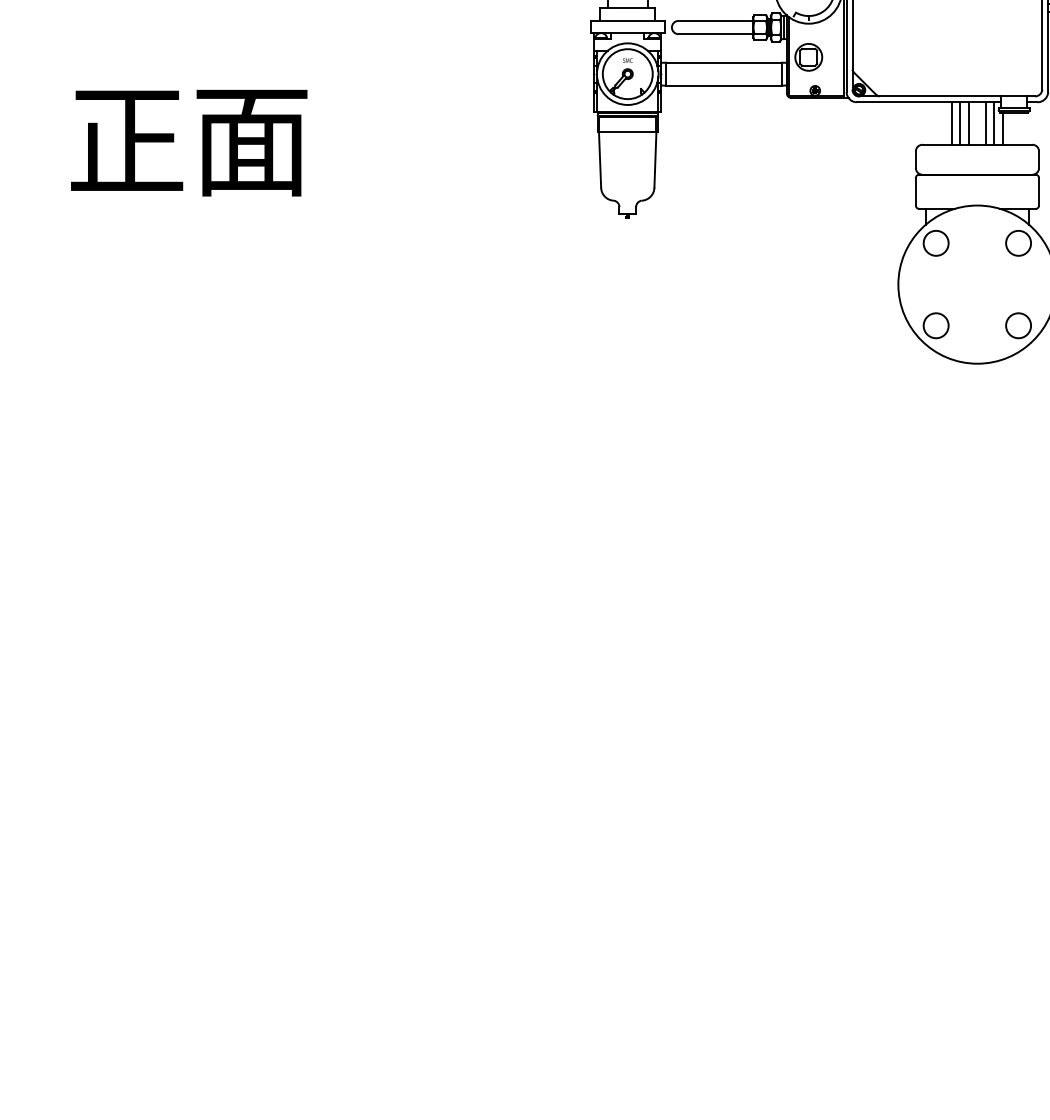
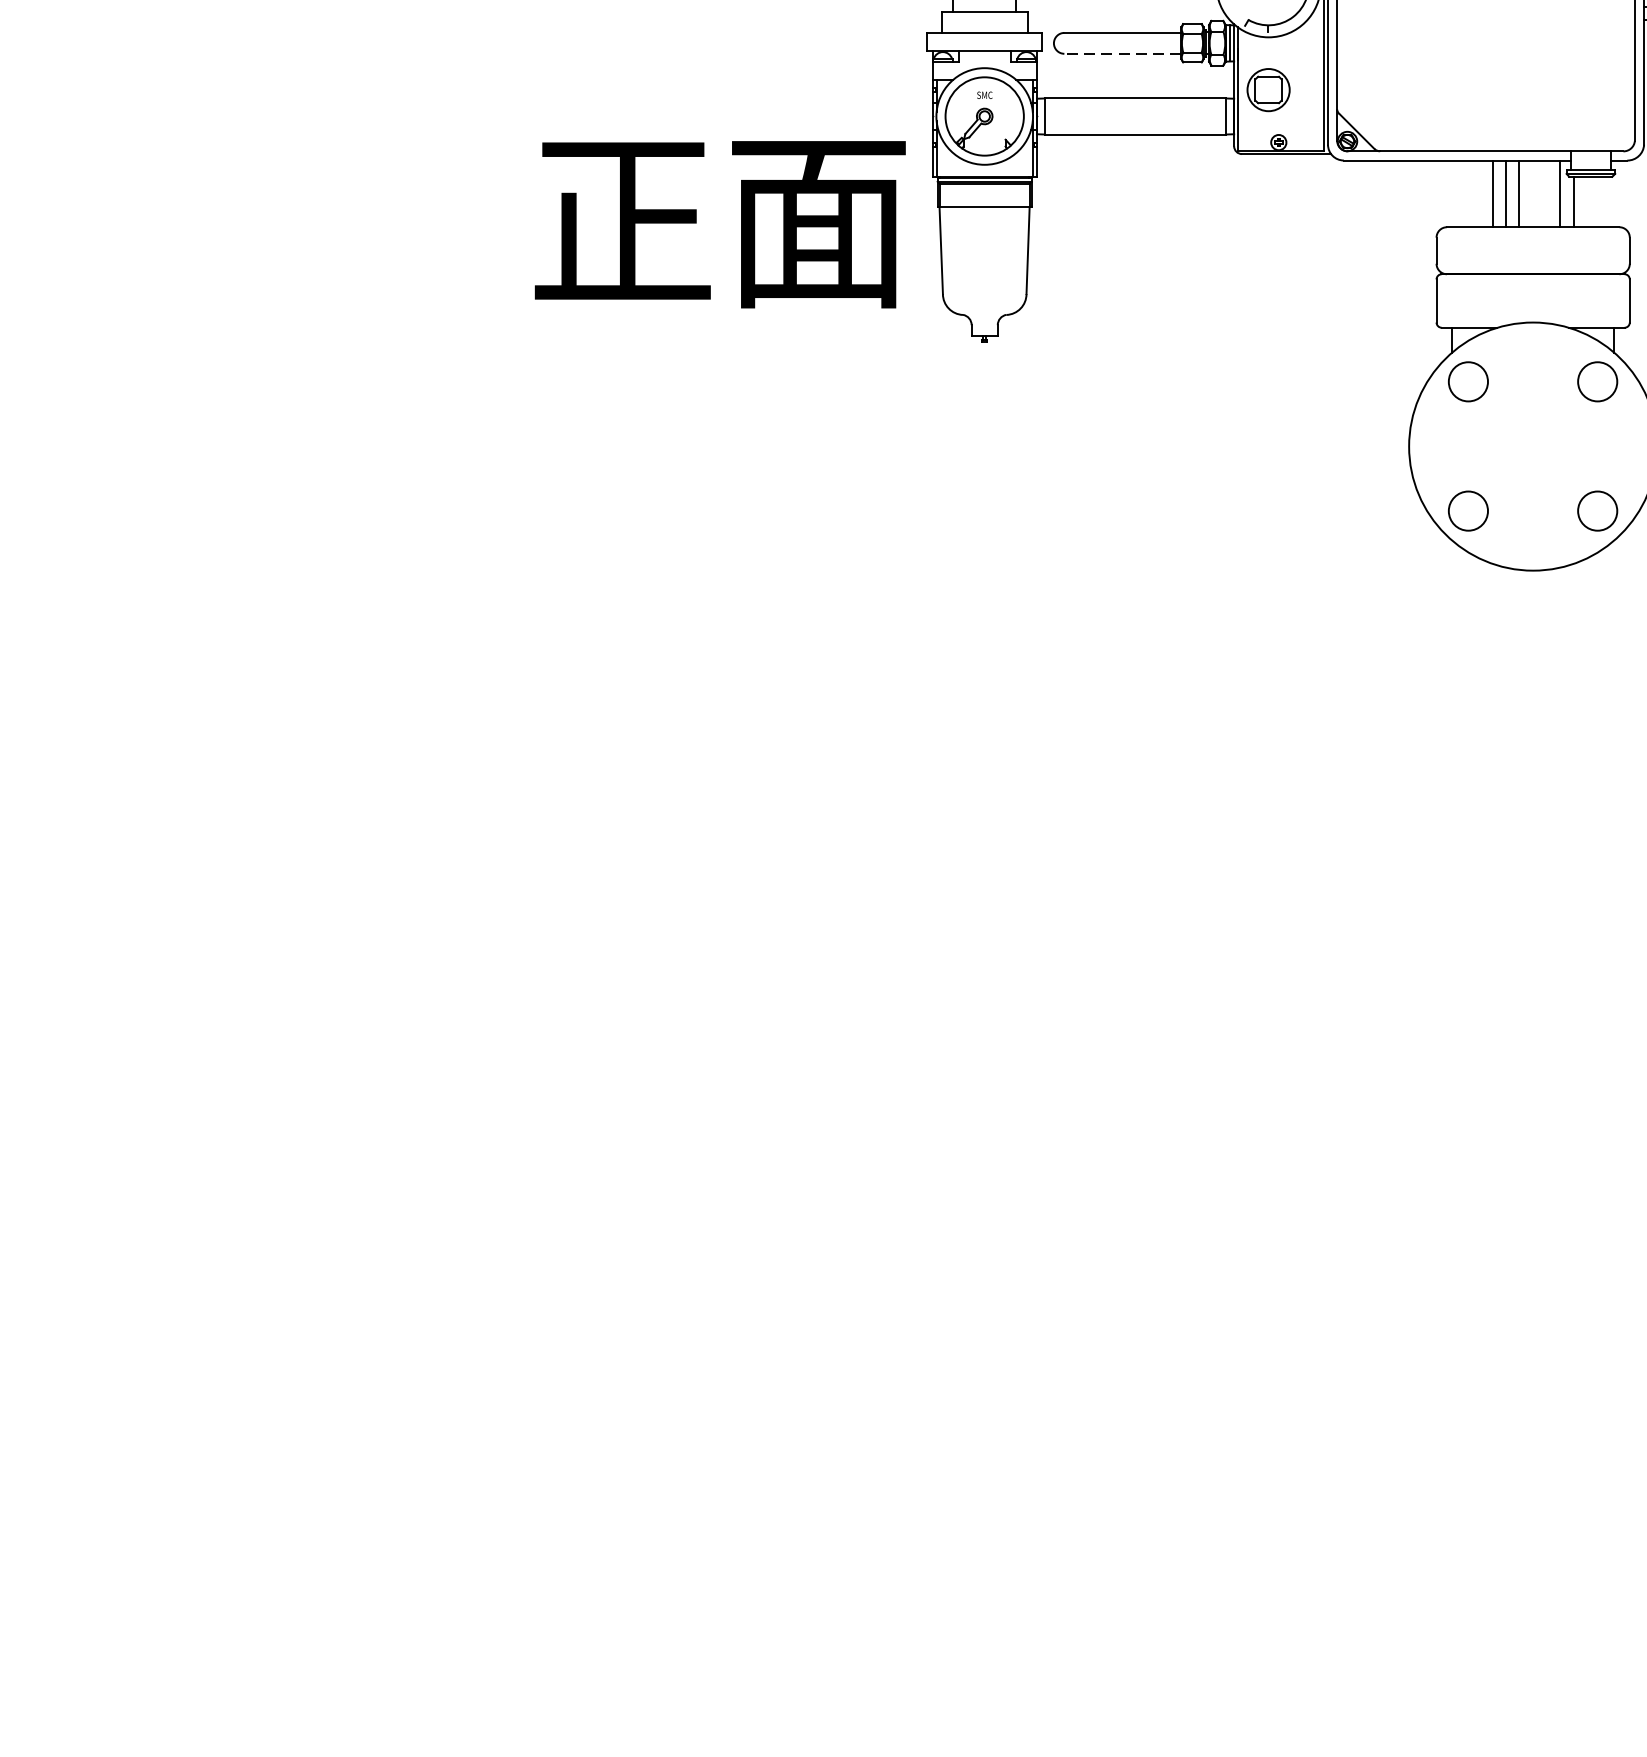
line: (715, 34) -> (1122, 54), solid -> dashed
line: (986, 123) -> (1547, 193), removed
text: (189, 142) -> (720, 223), moved

